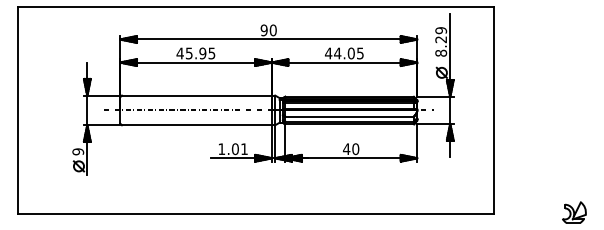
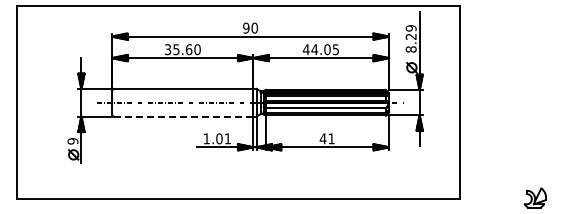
text: (195, 53) -> (182, 49), 45.95 -> 35.60
line: (196, 125) -> (183, 116), solid -> dashed
text: (355, 148) -> (331, 138), 40 -> 41

